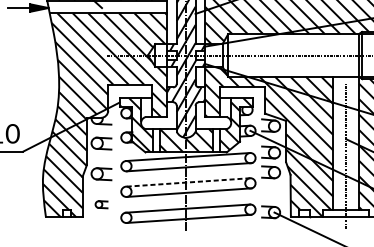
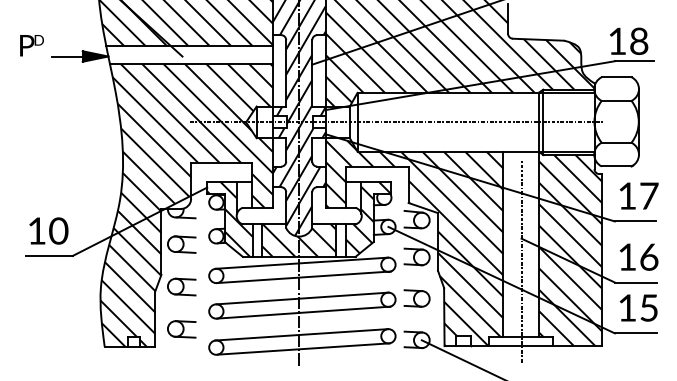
part: (270, 172) -> (416, 298), moved
line: (189, 182) -> (303, 298), dashed -> solid
part: (101, 204) -> (181, 329), size x1.67

